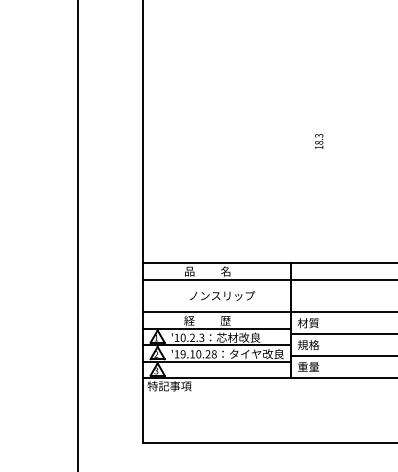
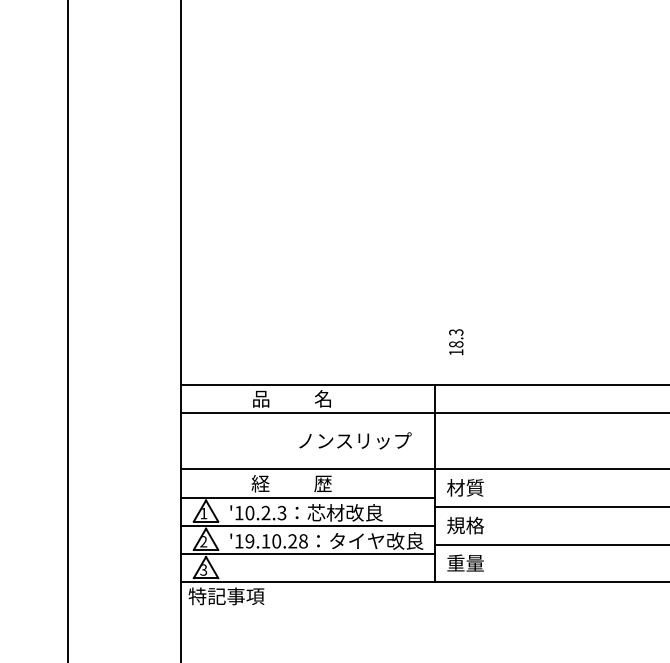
text: (319, 141) -> (456, 342), moved
text: (222, 295) -> (355, 440), moved

